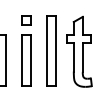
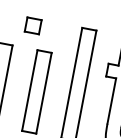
part: (26, 20) -> (32, 26), moved

